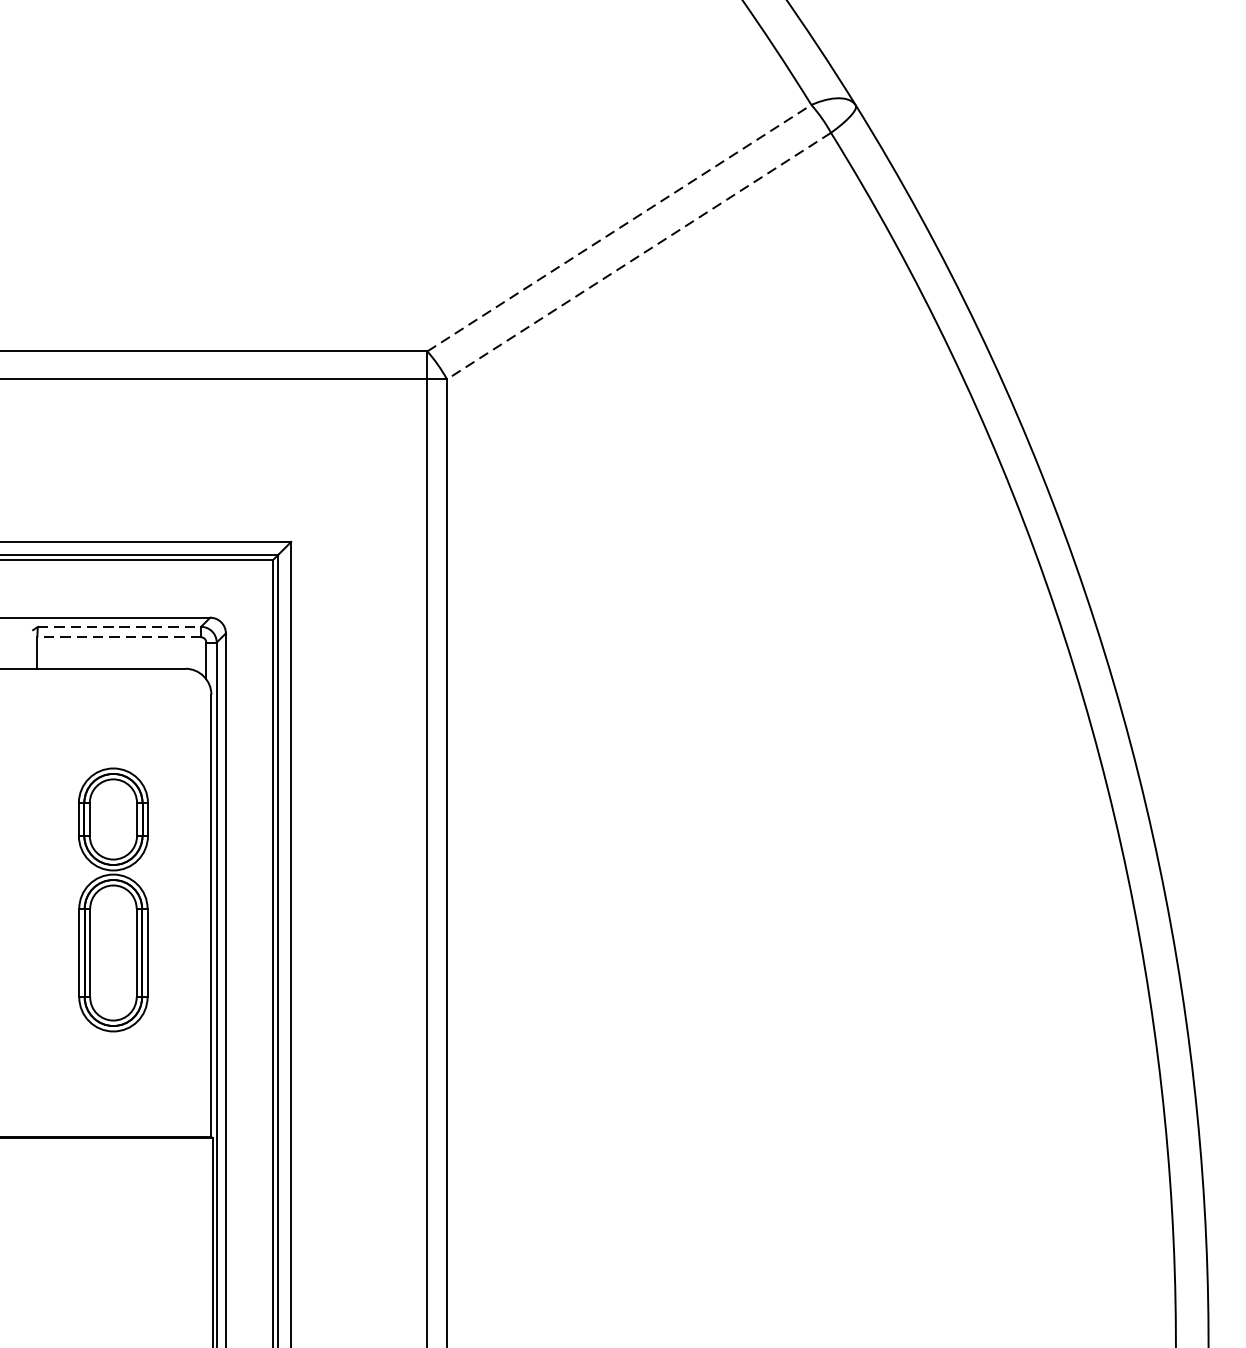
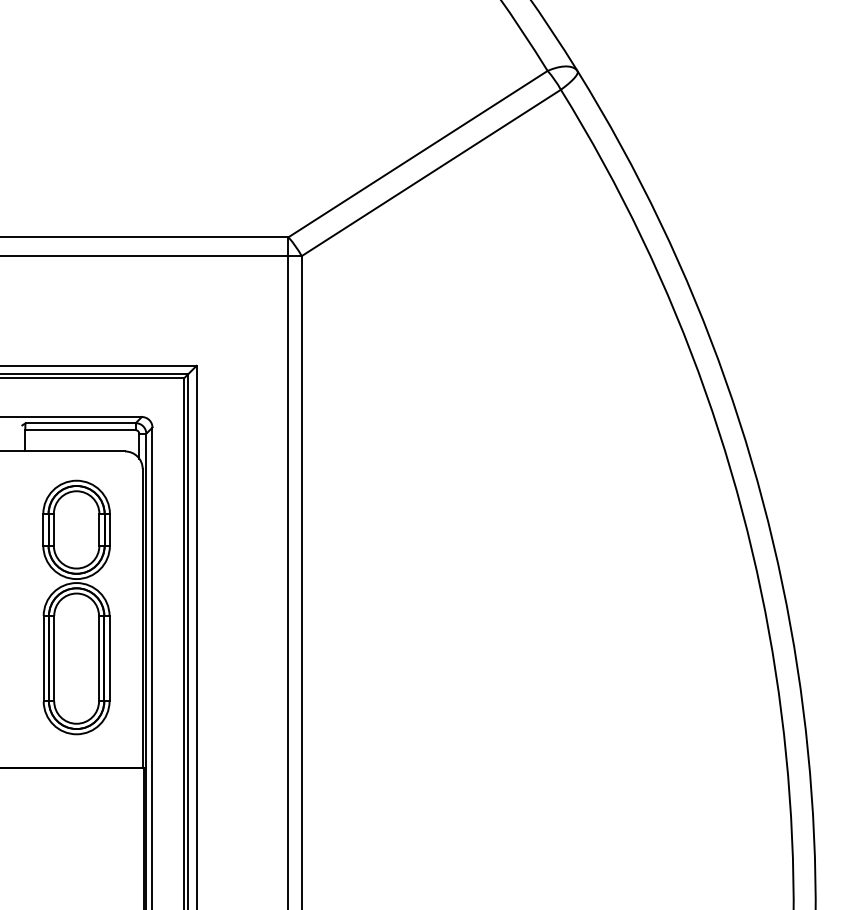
line: (620, 228) -> (418, 154), dashed -> solid
line: (639, 255) -> (431, 172), dashed -> solid
line: (120, 627) -> (81, 423), dashed -> solid
line: (119, 637) -> (80, 430), dashed -> solid
part: (113, 899) -> (76, 607), size x1.43

